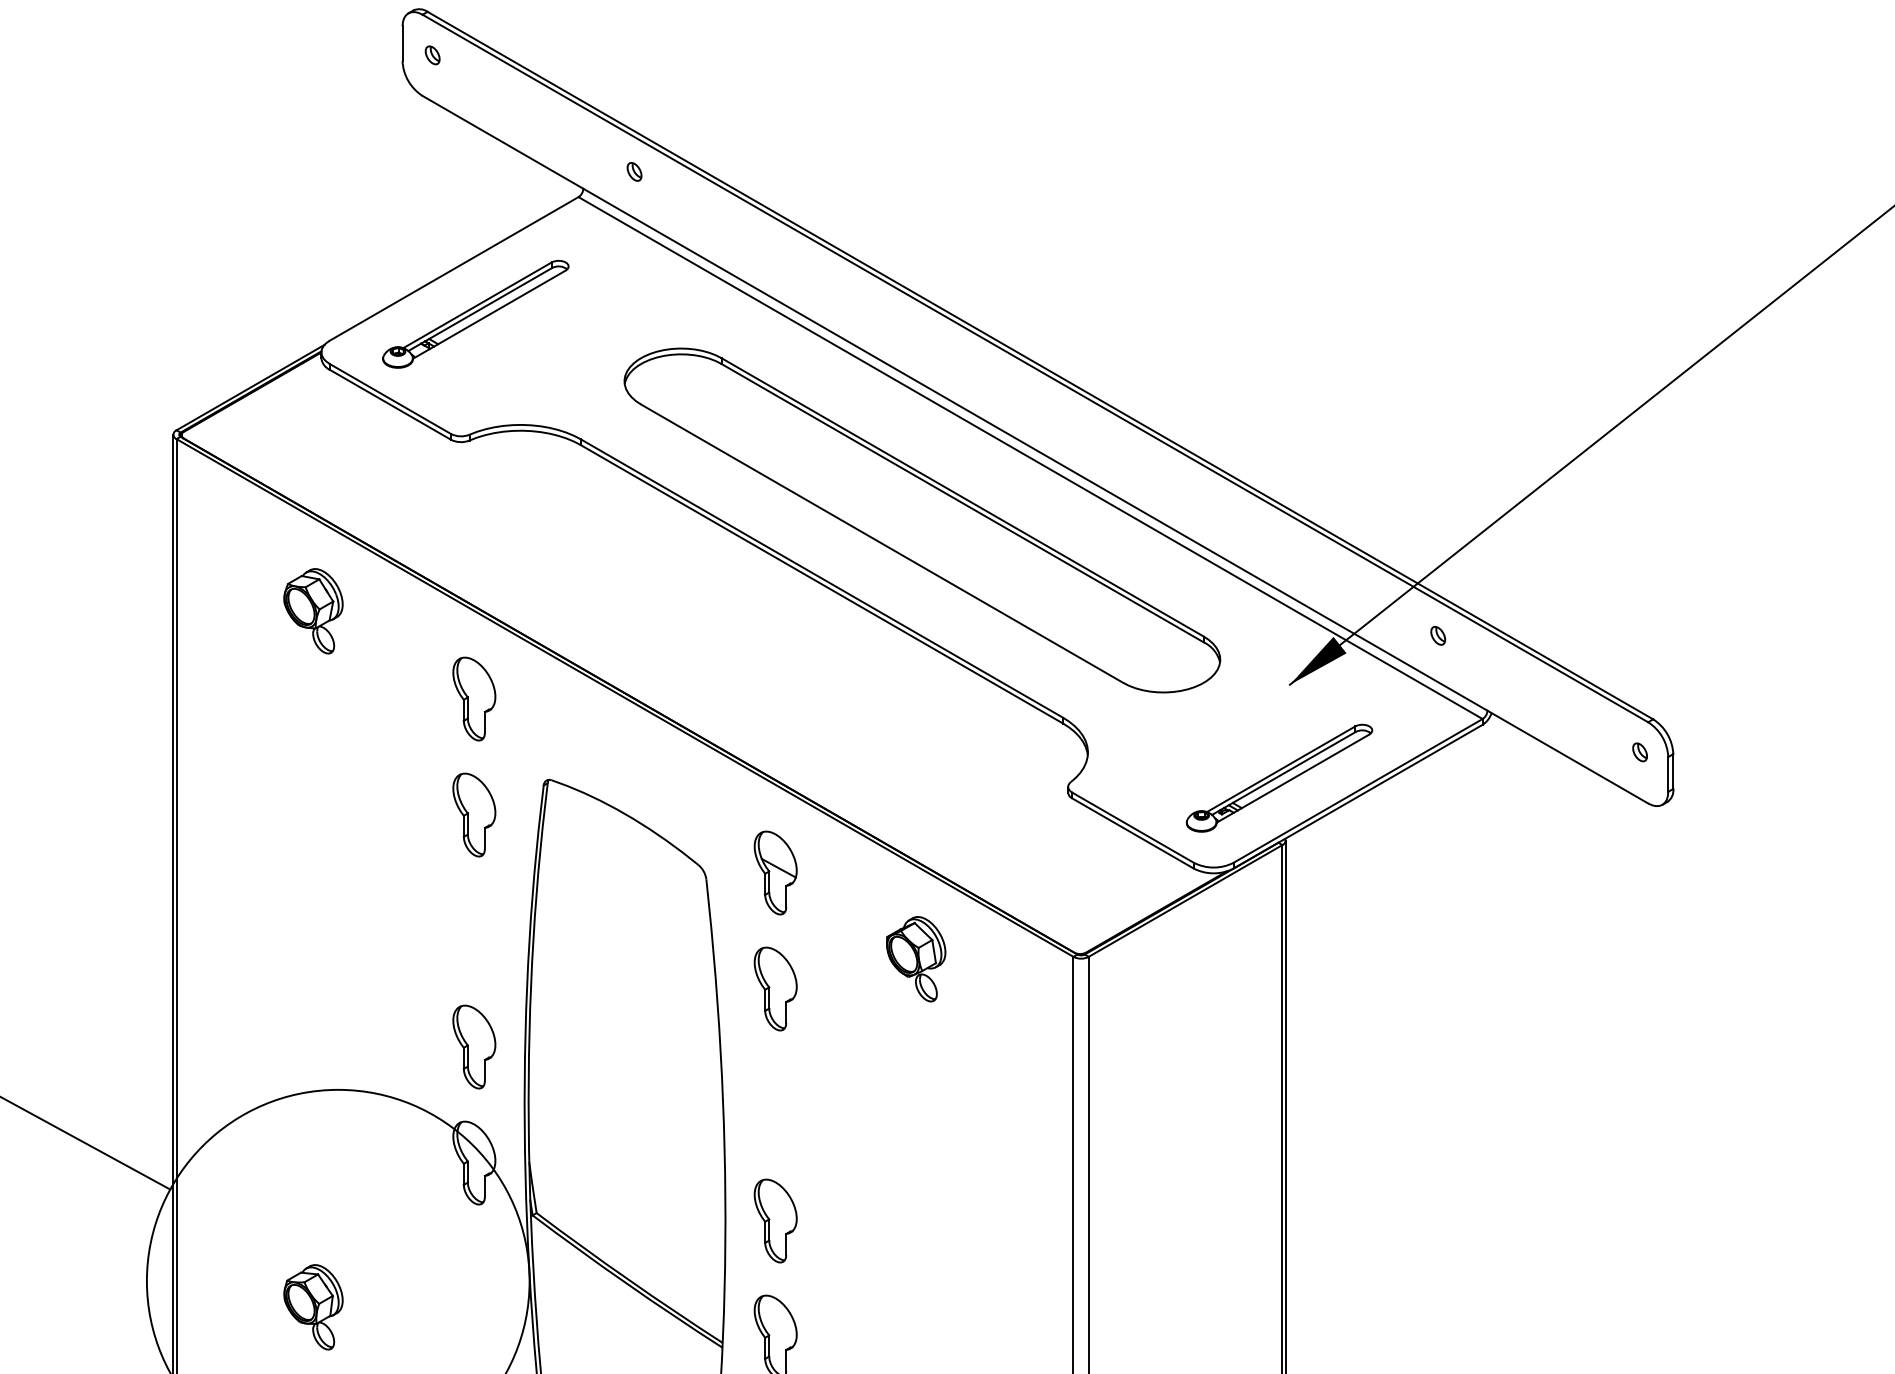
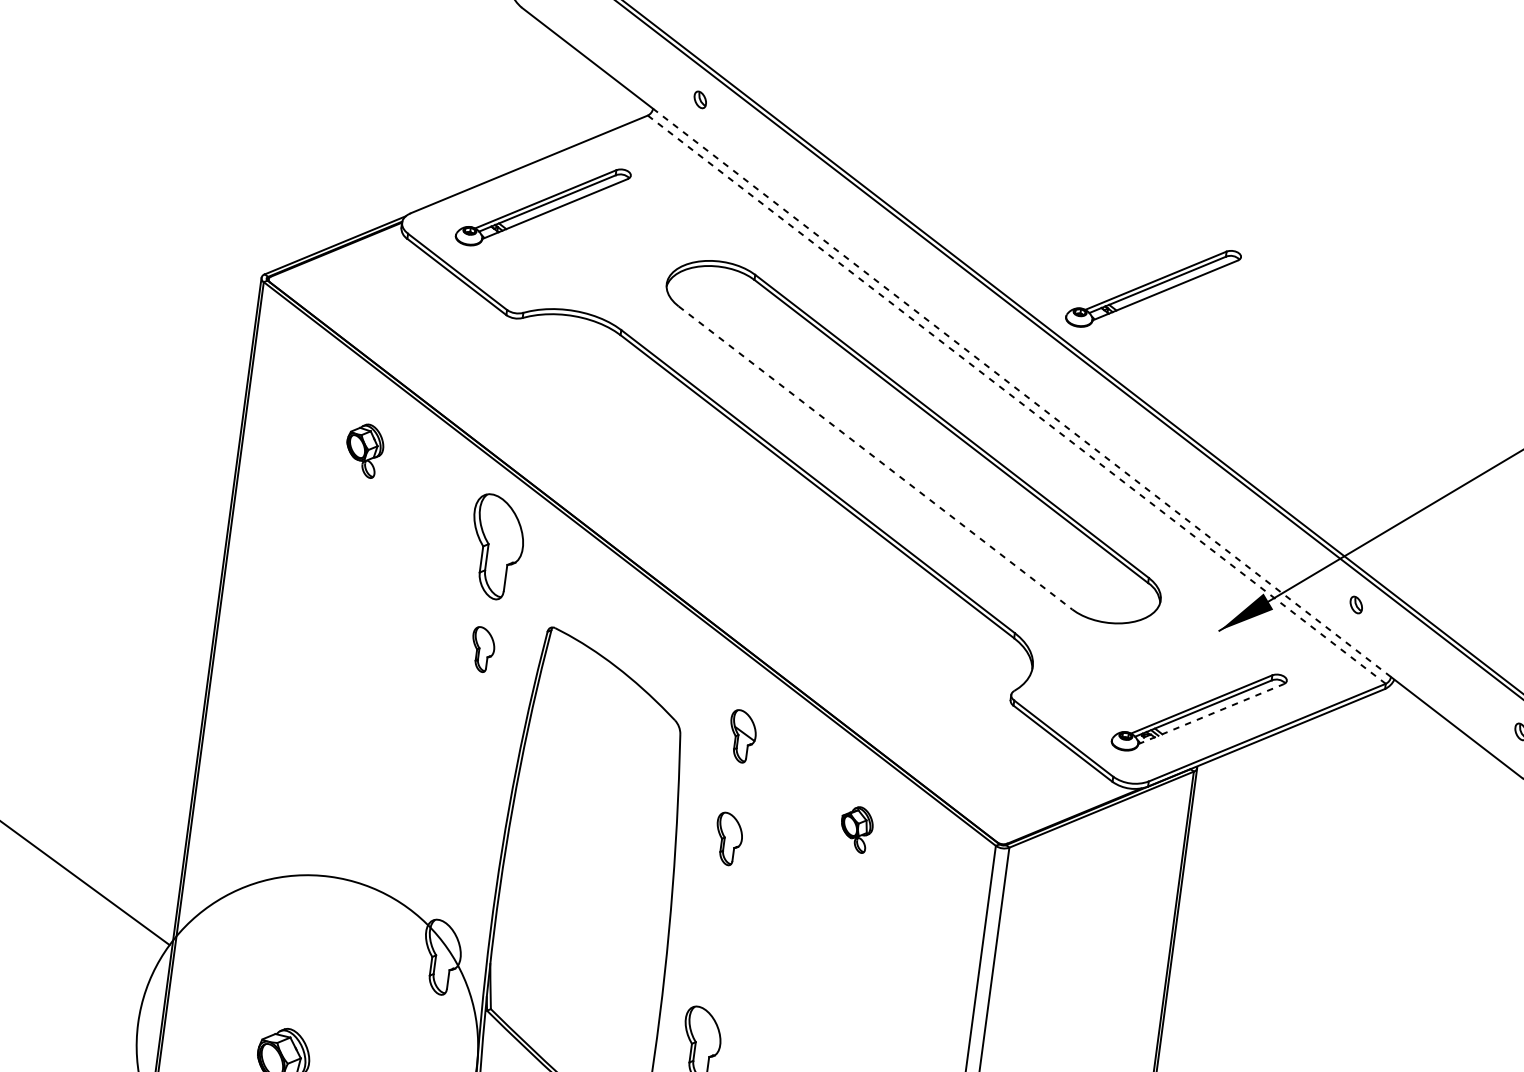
part: (1165, 313) -> (1153, 287), added
line: (1035, 449) -> (1022, 392), solid -> dashed
line: (1030, 458) -> (1016, 400), solid -> dashed
line: (882, 543) -> (875, 457), solid -> dashed
part: (313, 611) -> (364, 450), size x0.7
part: (474, 698) -> (496, 546), size x1.4
line: (1293, 778) -> (1211, 714), solid -> dashed
part: (474, 814) -> (482, 649), size x0.6
part: (775, 872) -> (742, 736), size x0.7
part: (916, 959) -> (856, 829), size x0.6
part: (775, 988) -> (728, 838), size x0.7
part: (474, 1046) -> (455, 854), removed

